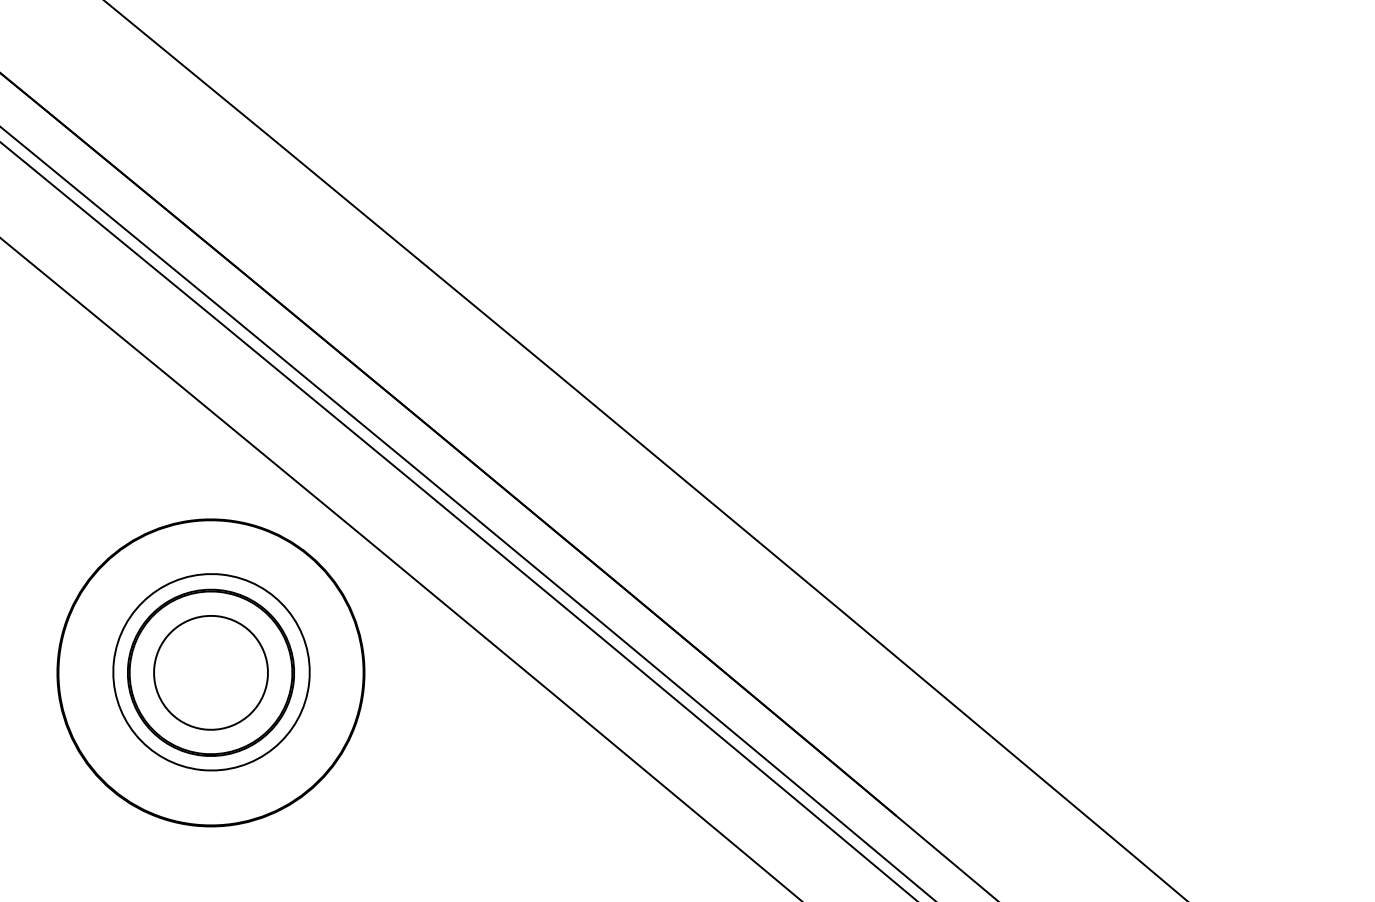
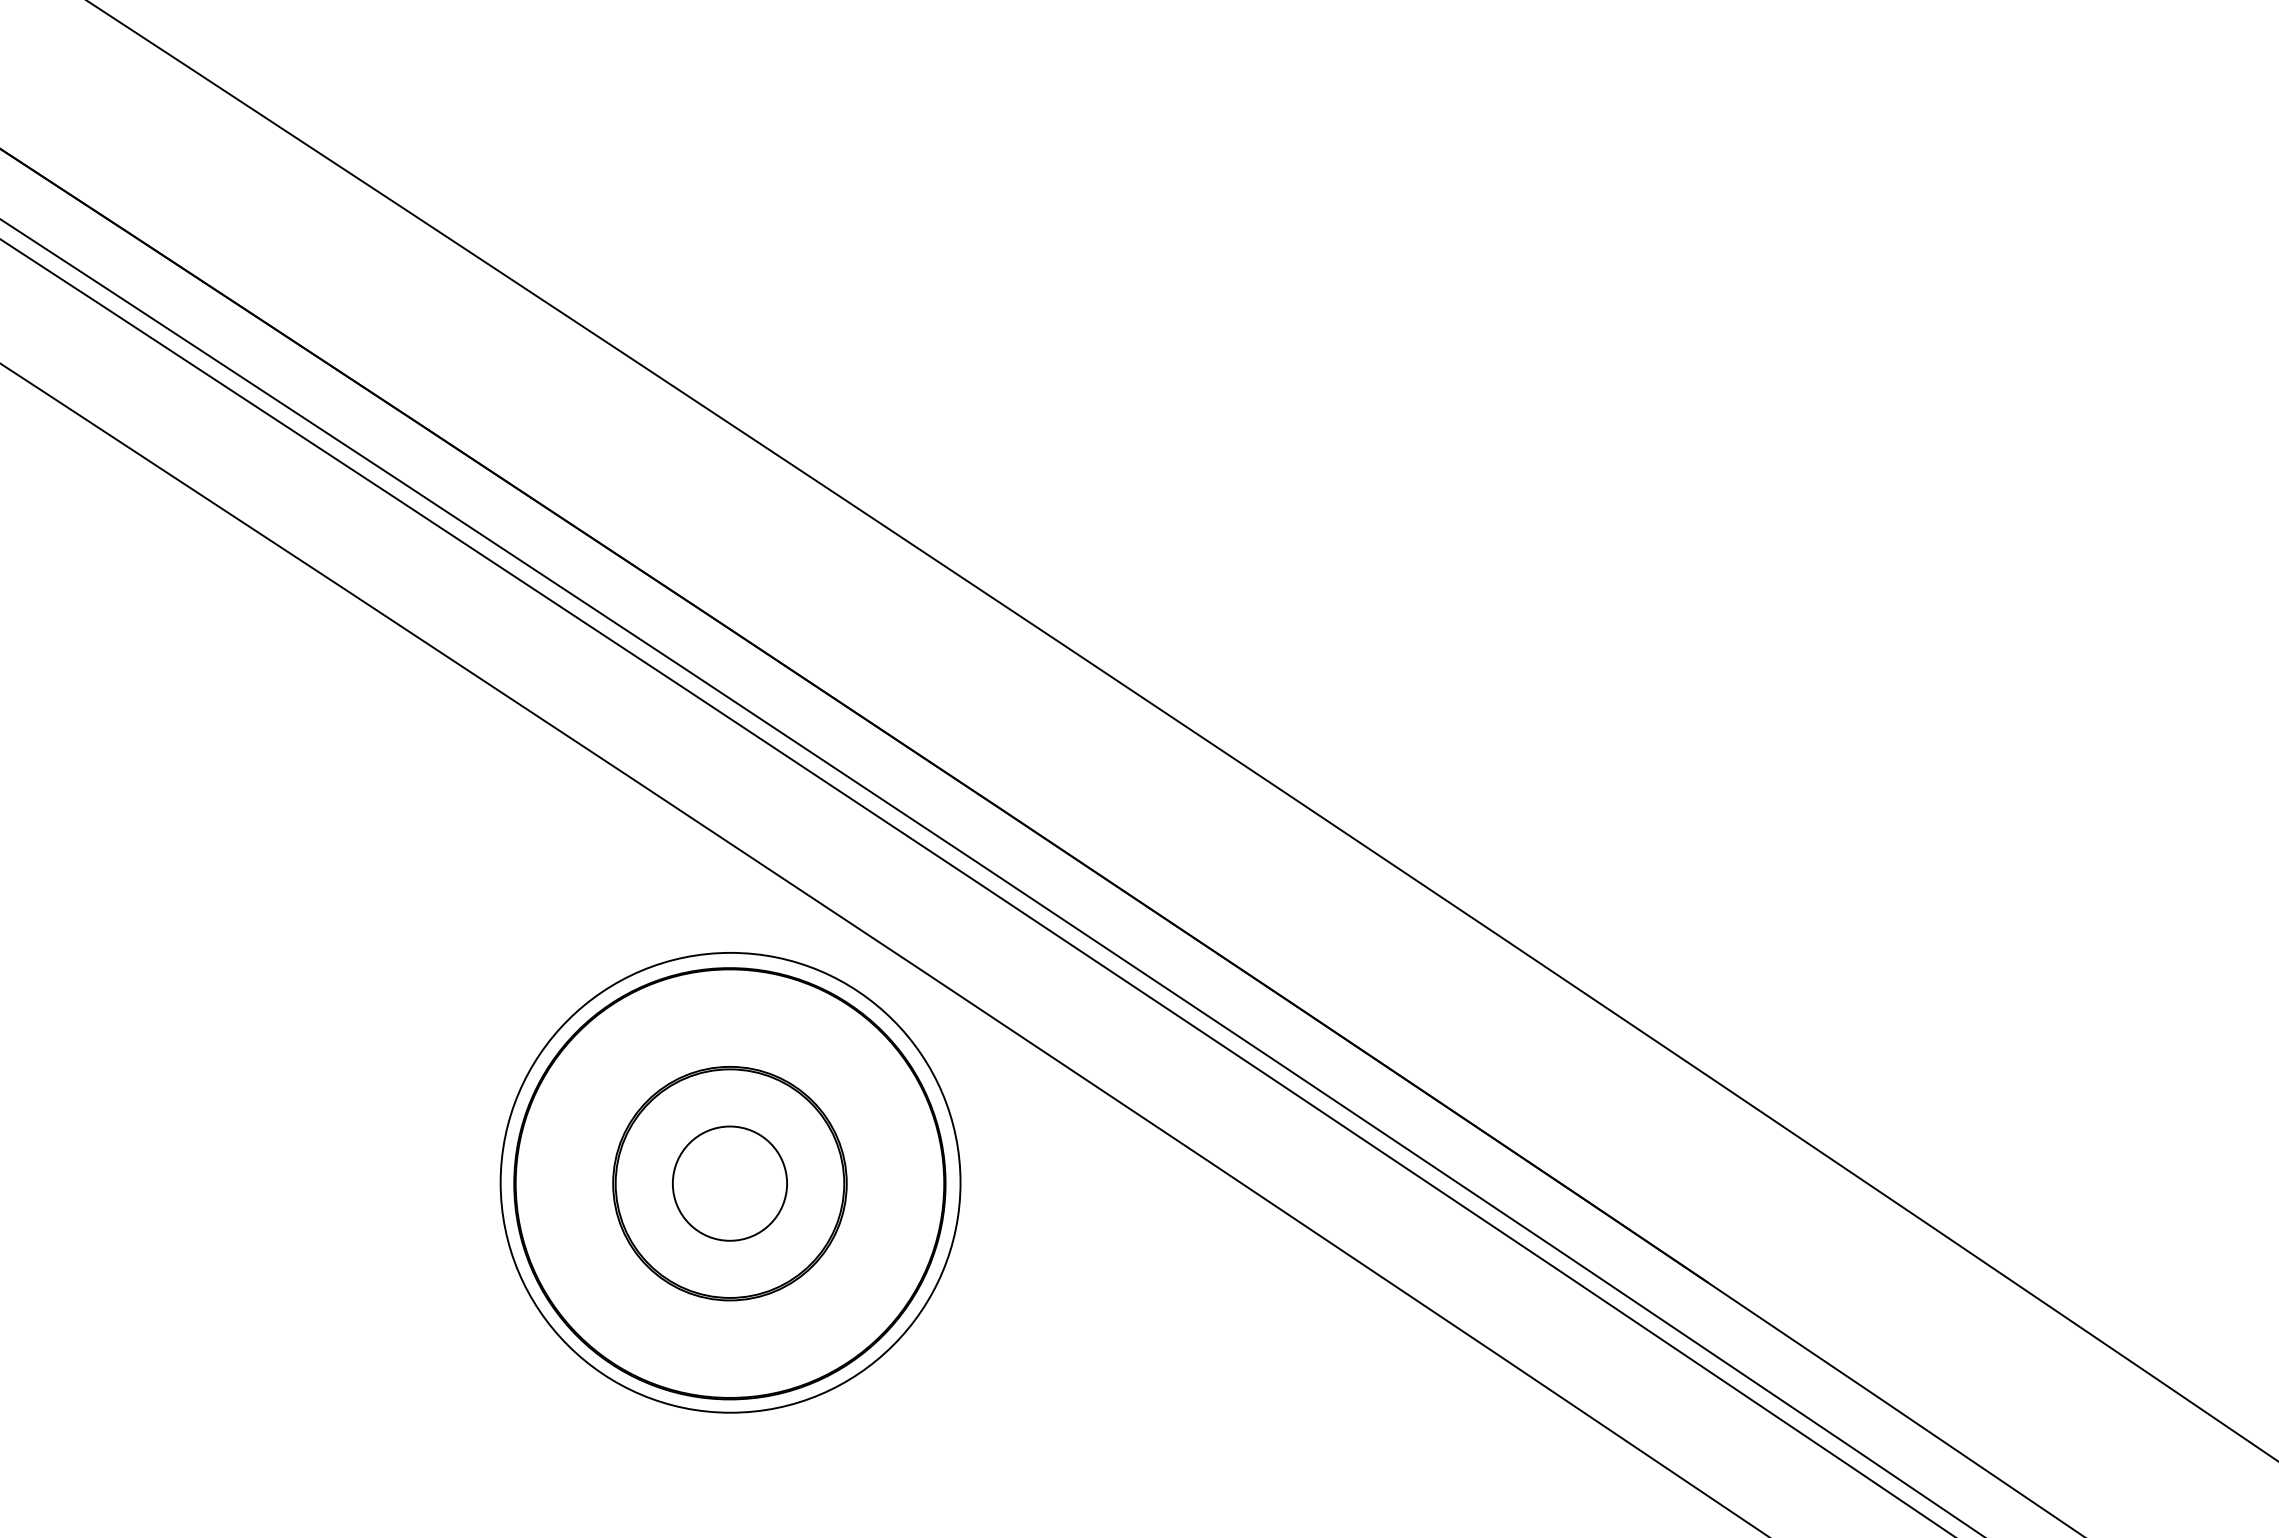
circle: (210, 672) -> (729, 1183), size x0.71
circle: (211, 672) -> (730, 1182), size x1.67

